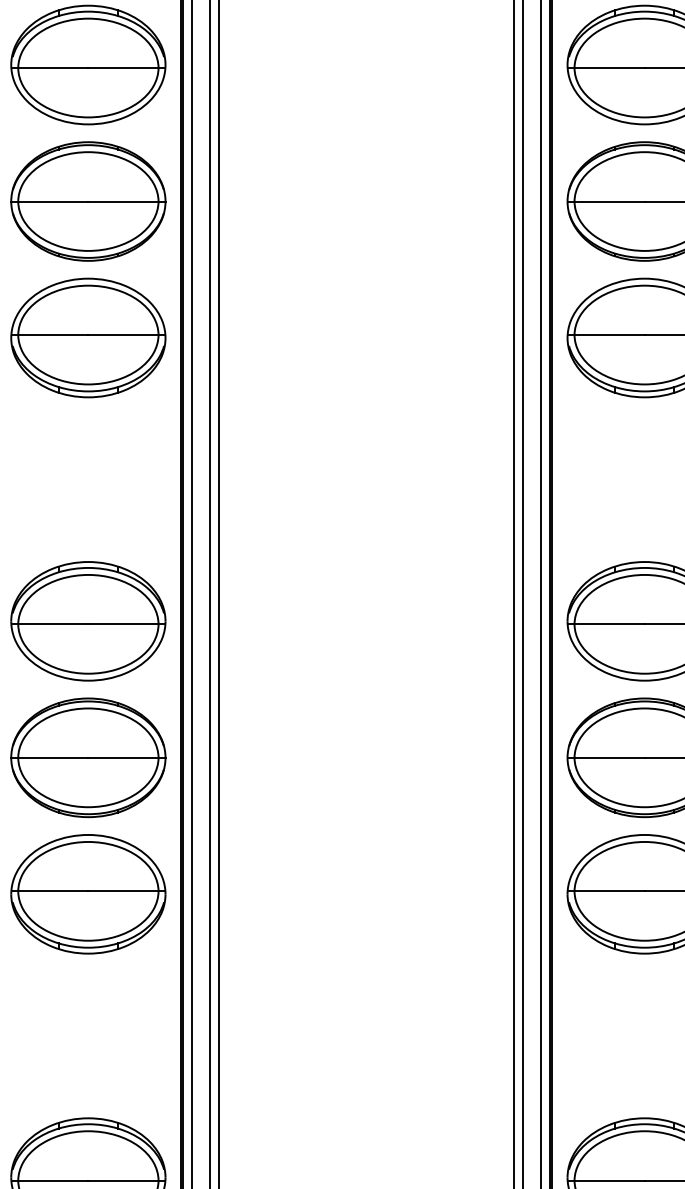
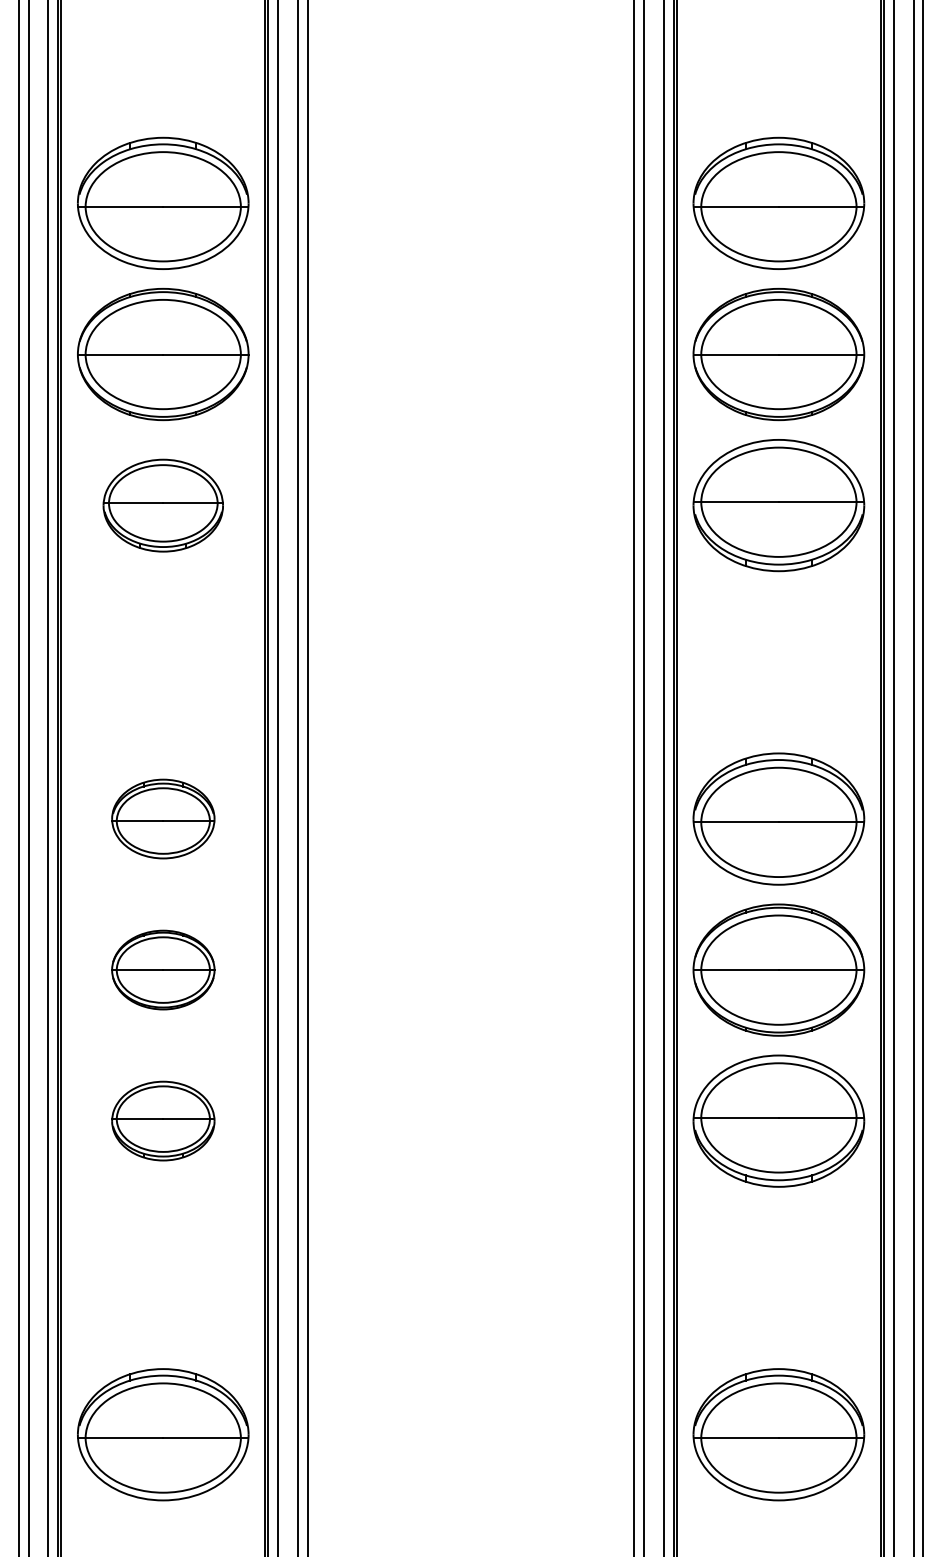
part: (88, 337) -> (163, 505), size x0.7
part: (88, 620) -> (163, 818), size x0.6
part: (88, 757) -> (163, 969), size x0.6
part: (88, 893) -> (163, 1120), size x0.6

